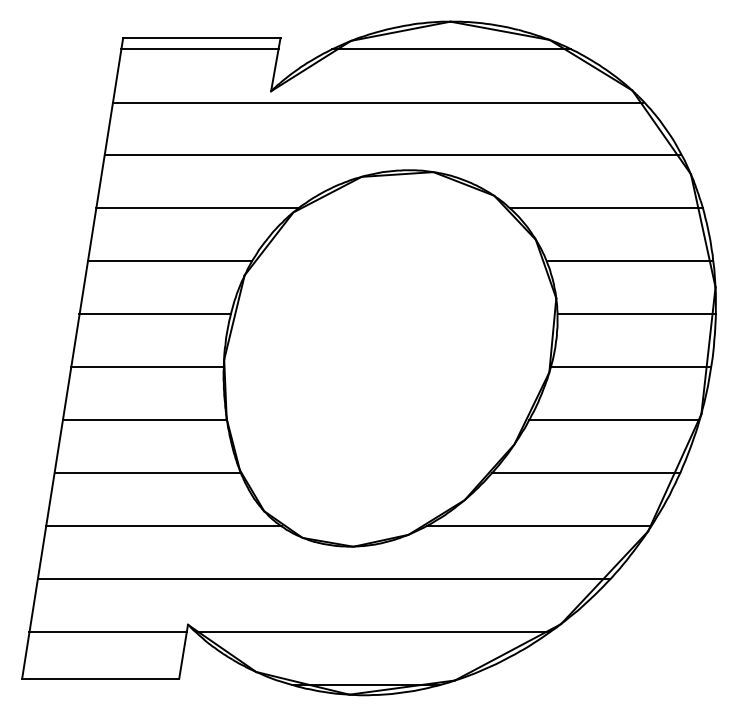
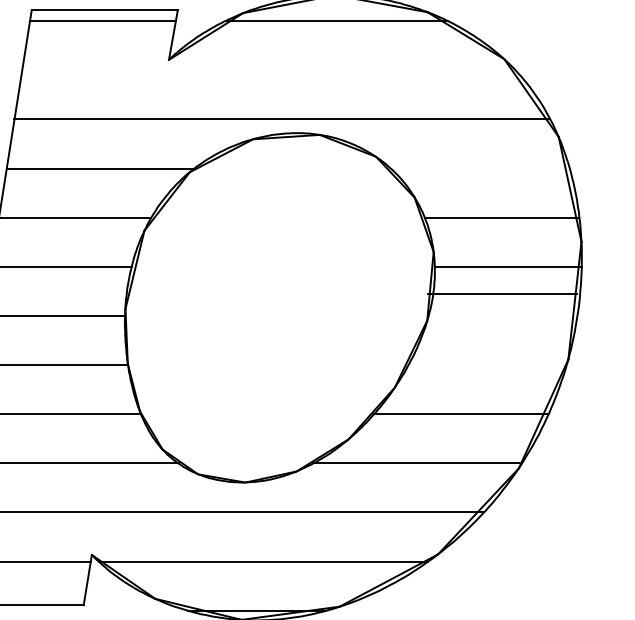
line: (378, 102) -> (268, 70), removed
line: (605, 208) -> (479, 168), removed
line: (630, 367) -> (502, 293), moved
line: (614, 420) -> (487, 365), removed

